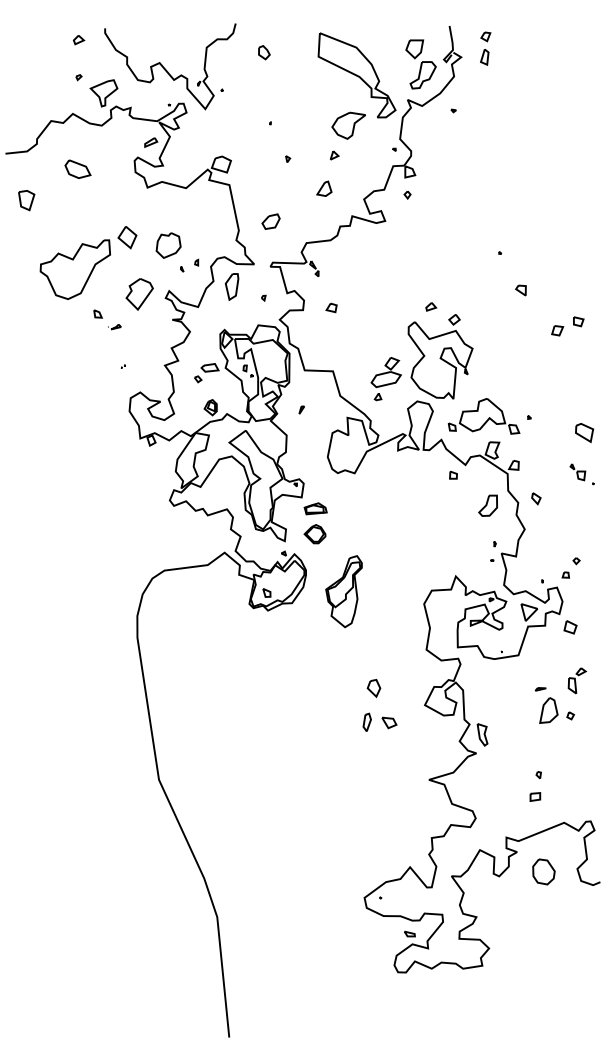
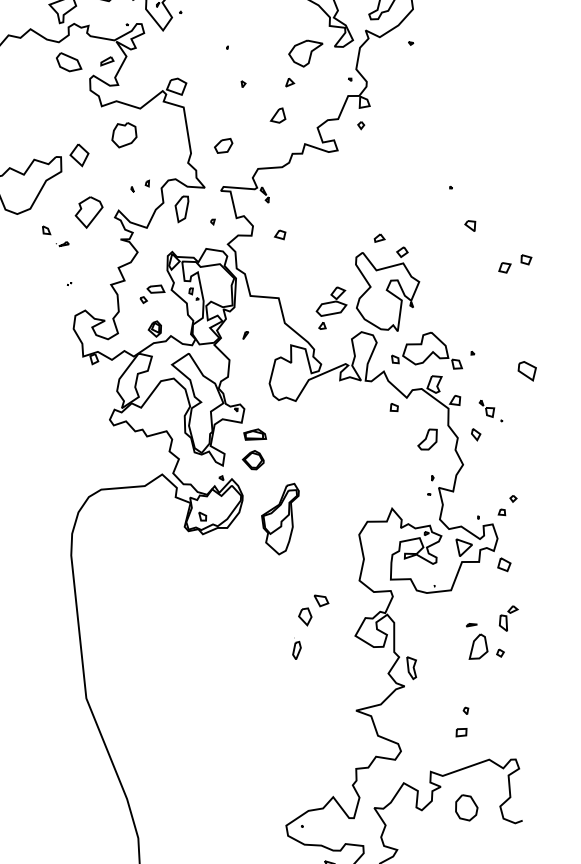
part: (77, 168) -> (68, 61), moved
part: (168, 245) -> (124, 135), moved
part: (581, 474) -> (490, 411), moved
part: (389, 722) -> (321, 600), moved

